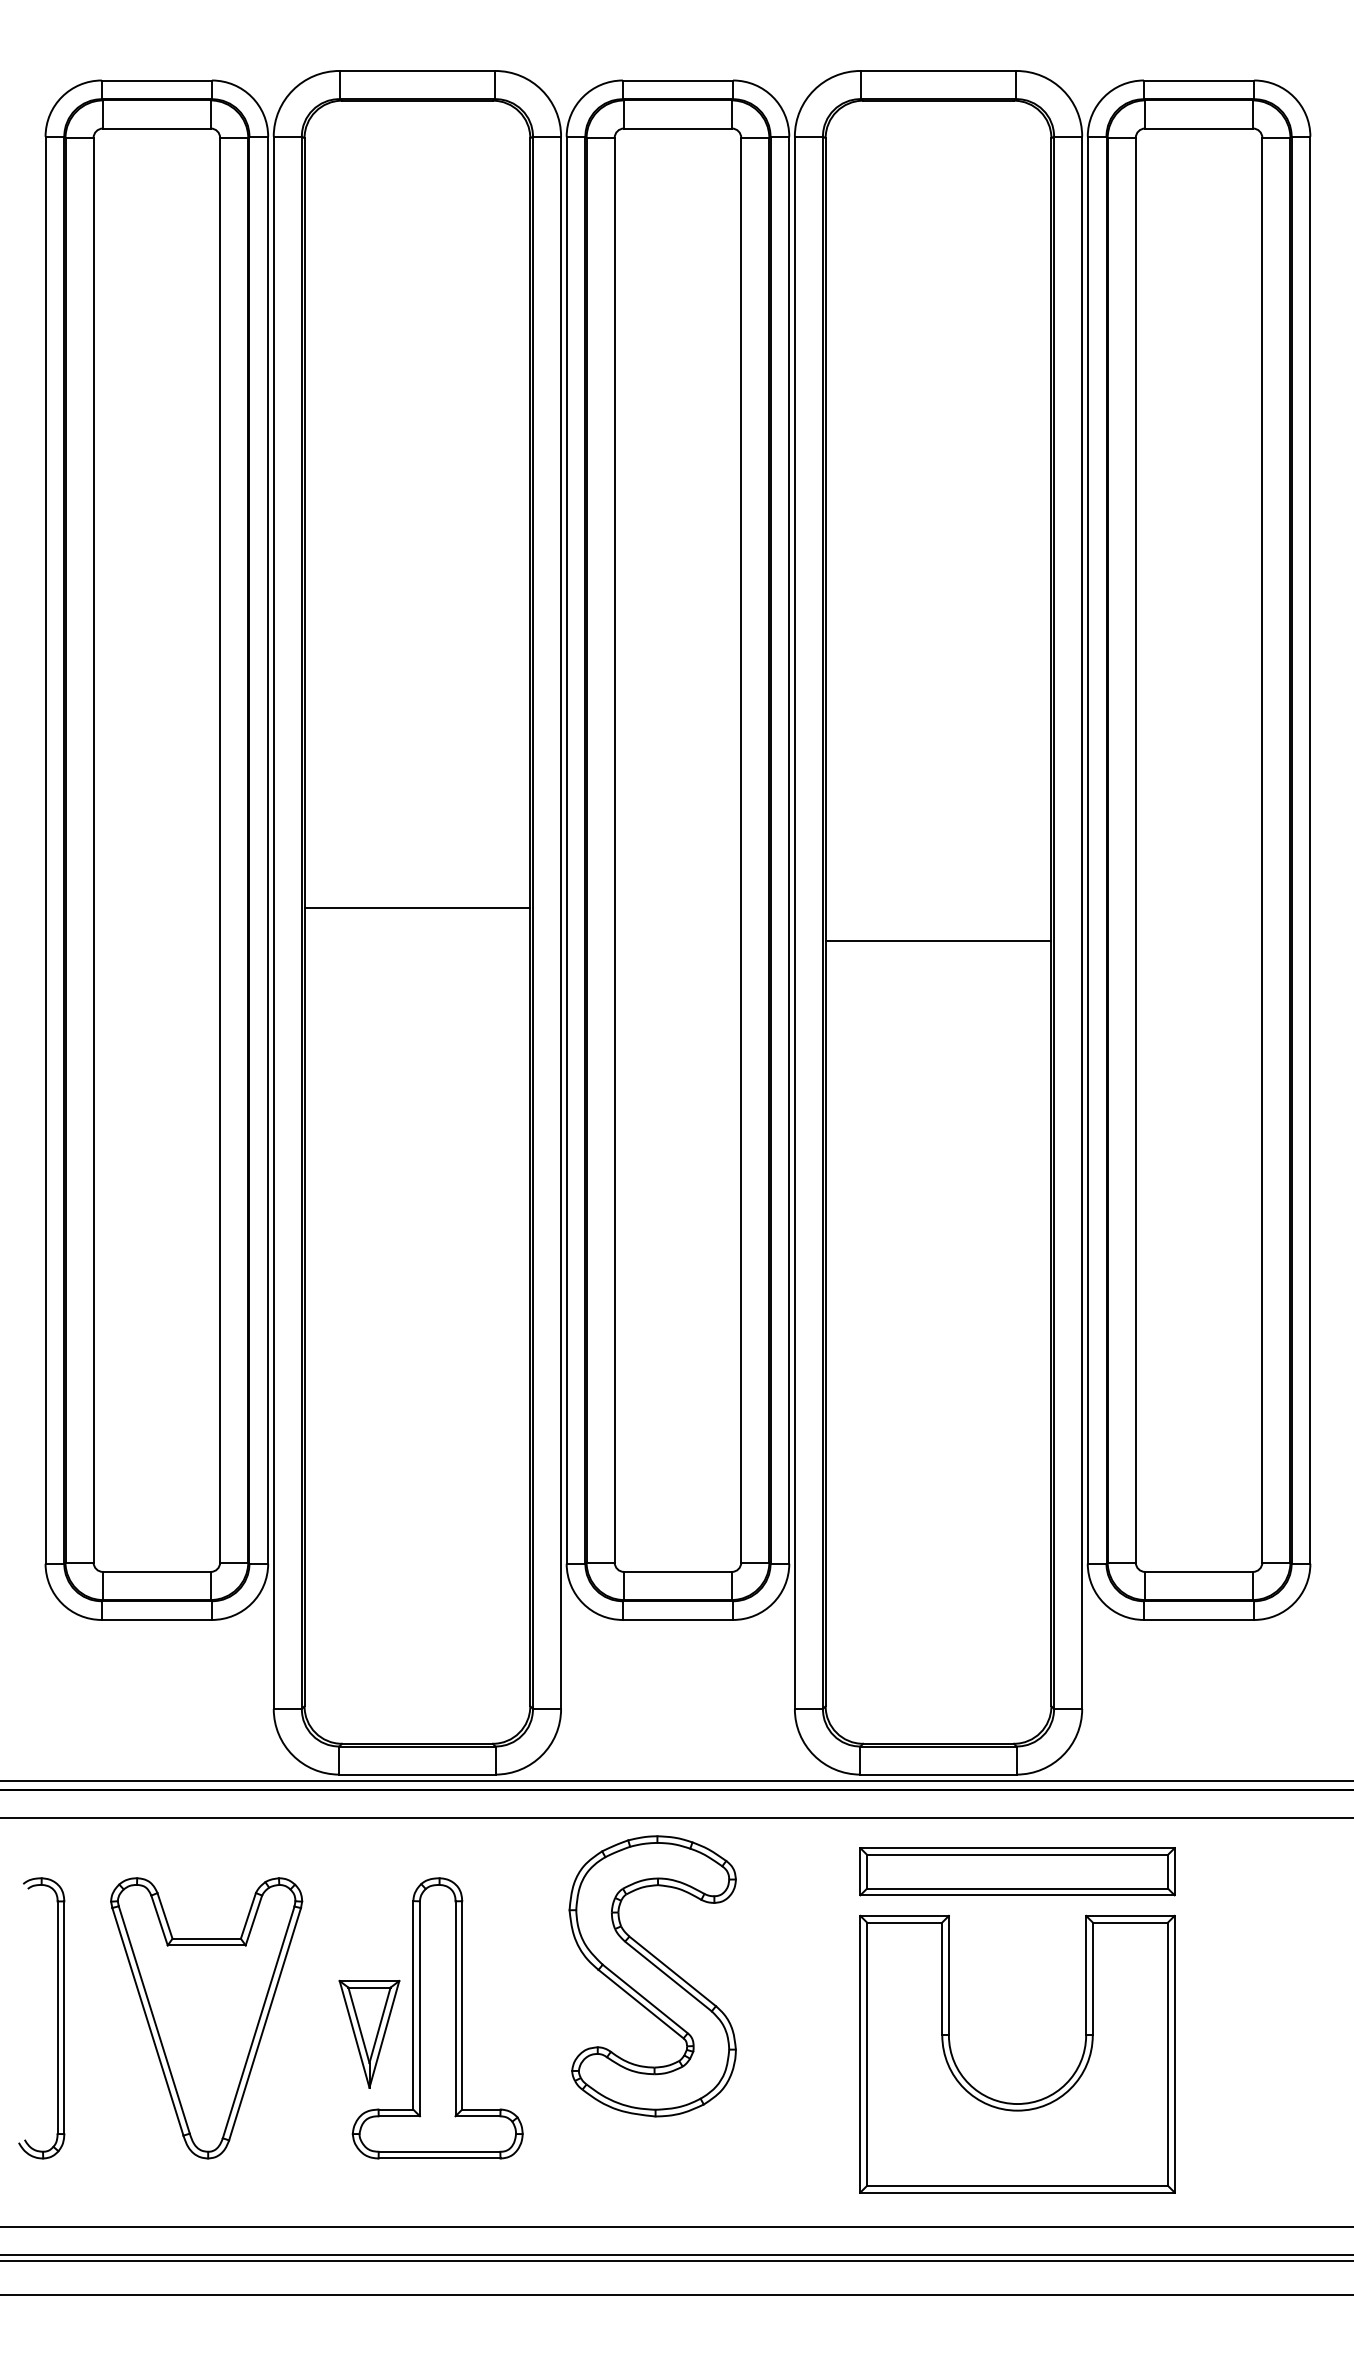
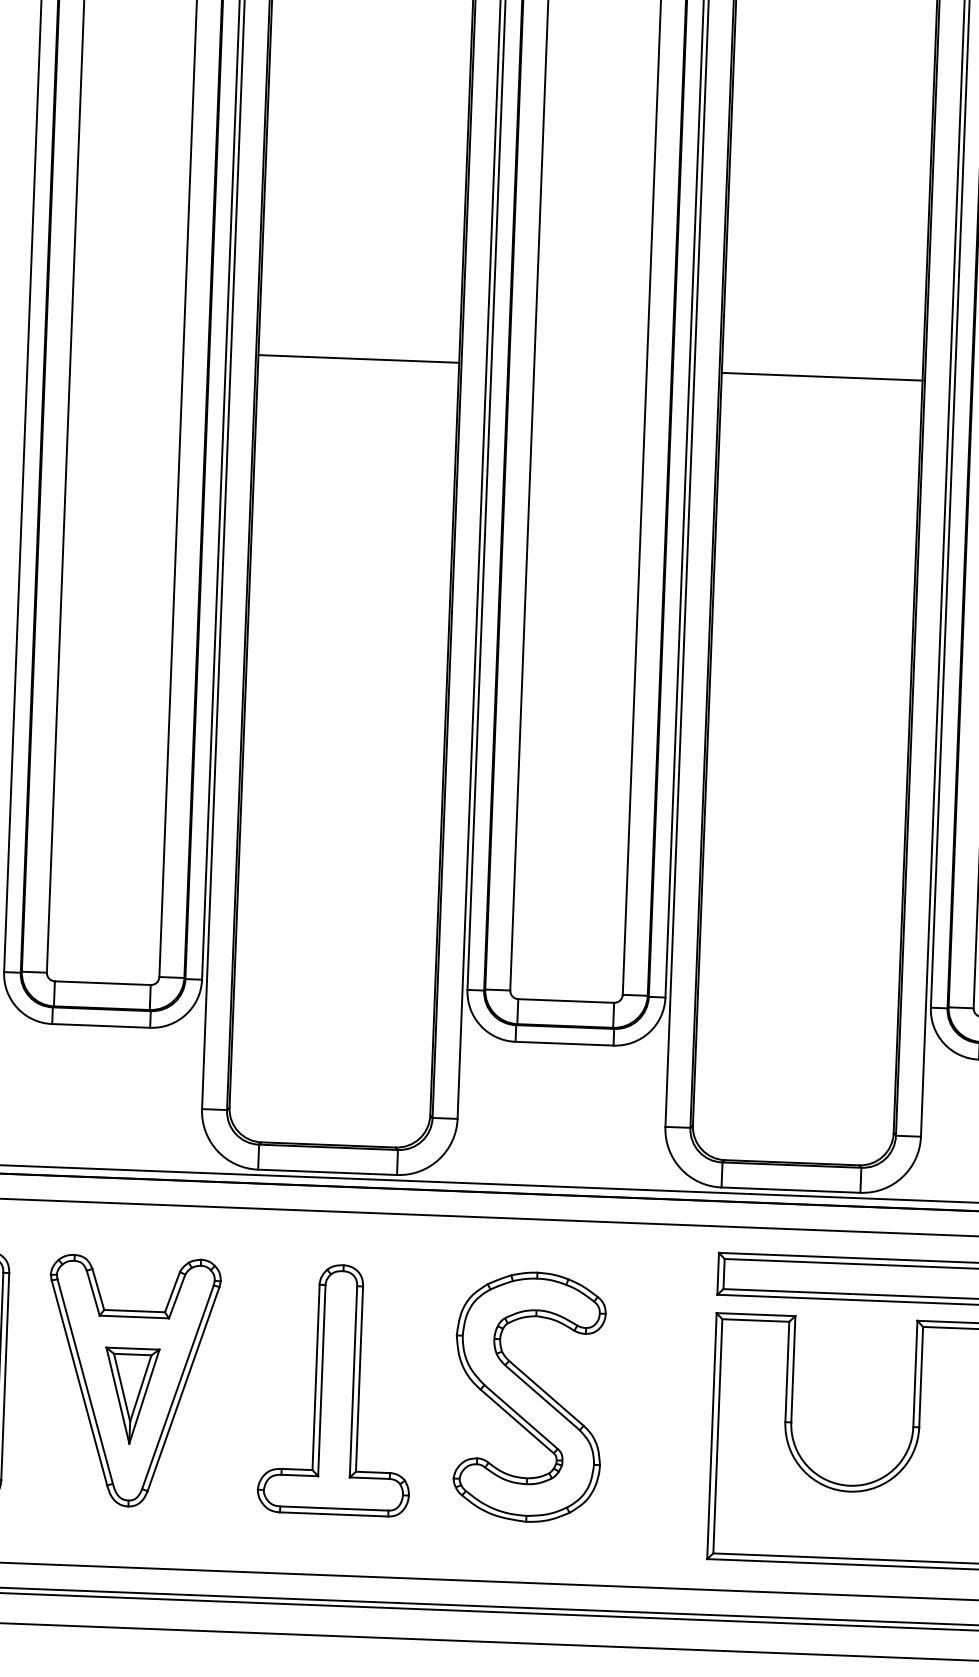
line: (417, 907) -> (358, 358), moved
line: (938, 940) -> (822, 376), moved
part: (652, 1976) -> (528, 1397), moved
part: (369, 2033) -> (131, 1395), moved

